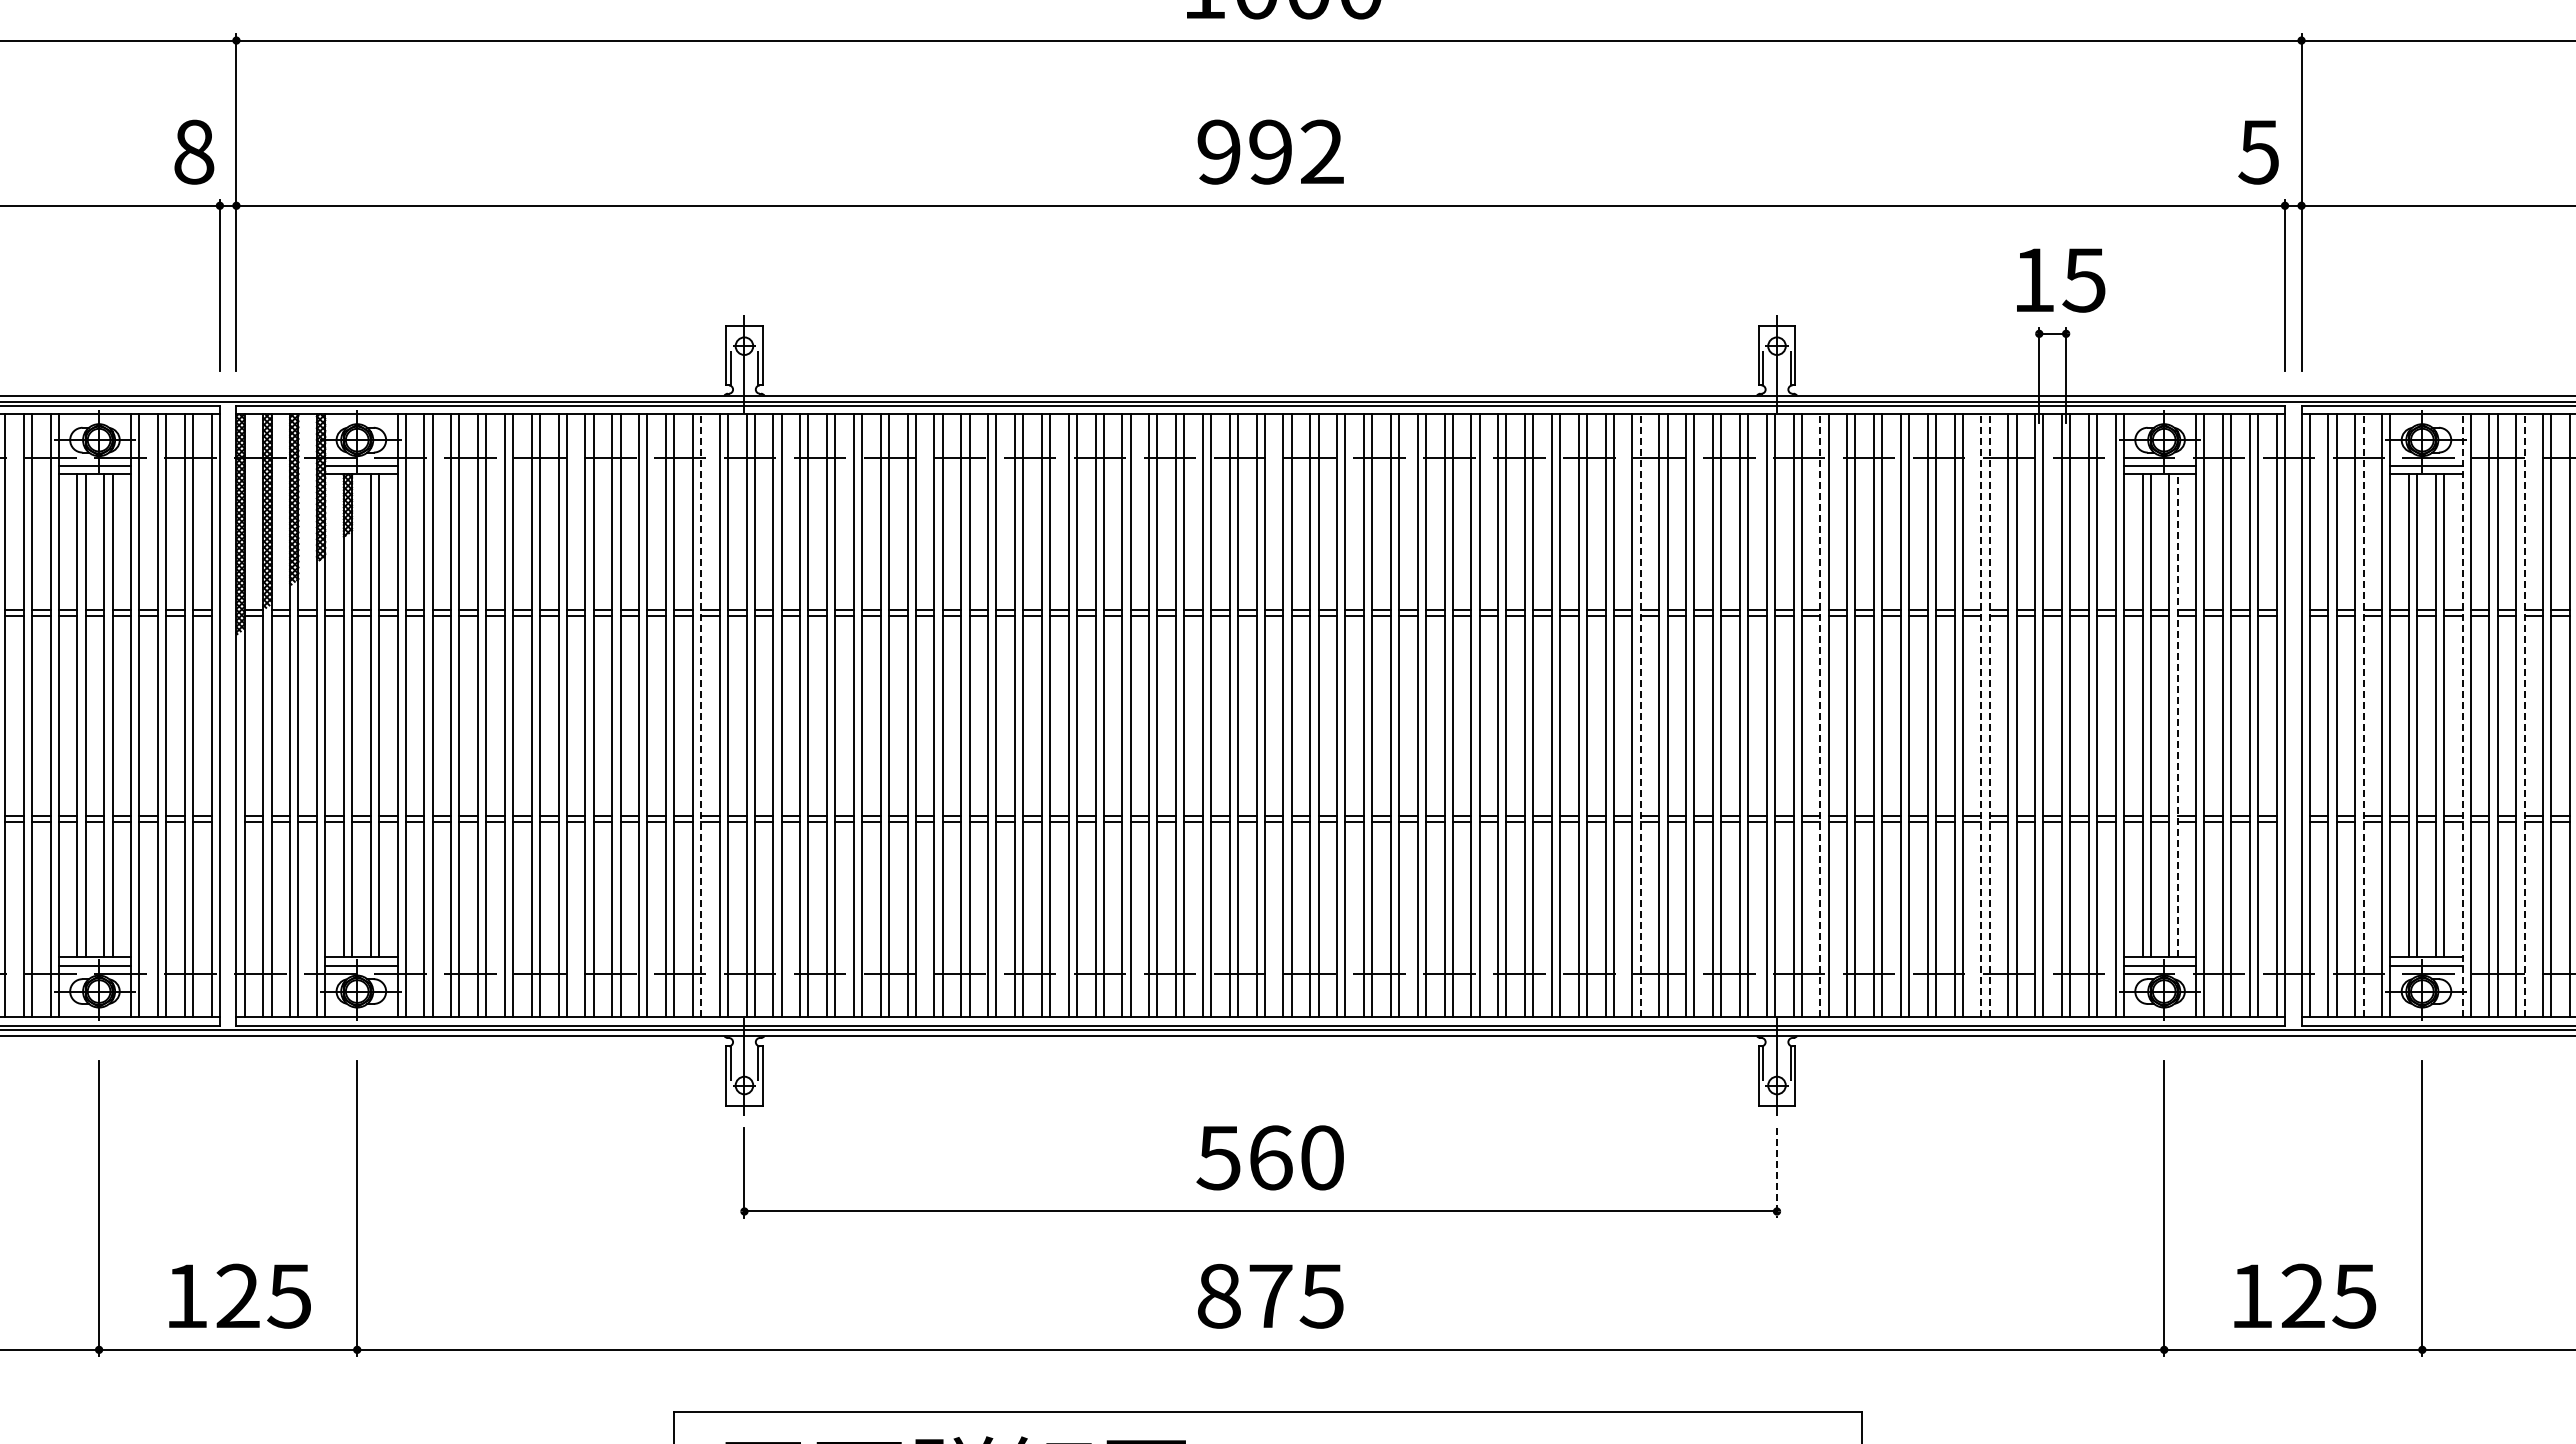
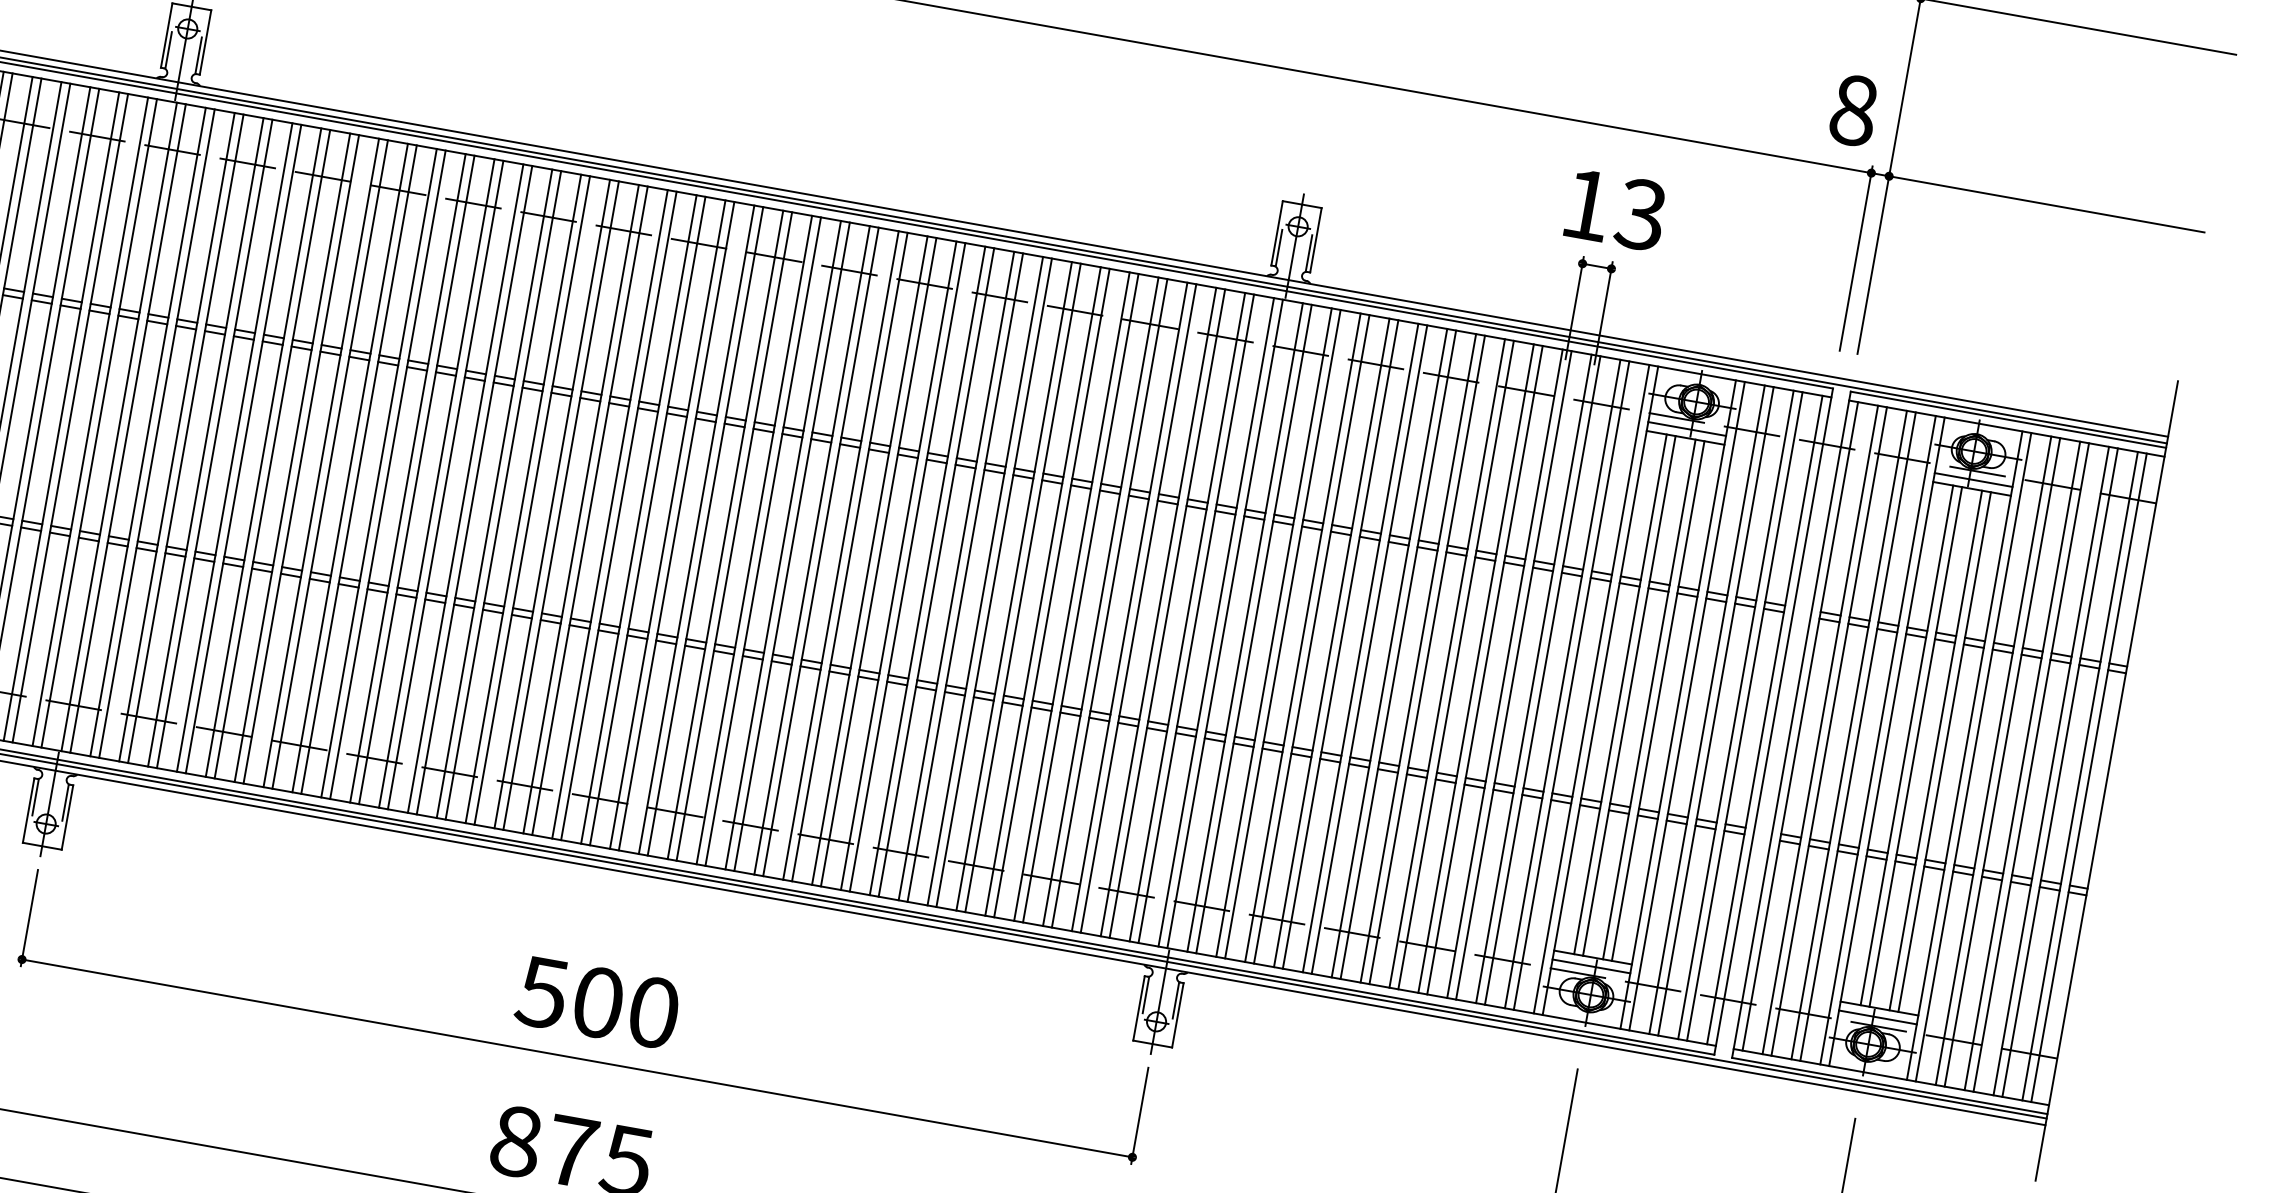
text: (2258, 151) -> (1853, 109), 5 -> 8
text: (2083, 279) -> (1640, 213), 15 -> 13
line: (701, 715) -> (70, 417), dashed -> solid
line: (1640, 715) -> (1080, 597), dashed -> solid
line: (1820, 715) -> (1274, 632), dashed -> solid
line: (1981, 715) -> (1447, 663), dashed -> solid
line: (1989, 715) -> (1455, 664), dashed -> solid
line: (2177, 715) -> (1658, 700), dashed -> solid
line: (2363, 715) -> (1858, 736), dashed -> solid
line: (2462, 715) -> (1964, 755), dashed -> solid
line: (2524, 715) -> (2031, 767), dashed -> solid
text: (1271, 1157) -> (599, 1002), 560 -> 500
line: (1777, 1172) -> (1140, 1115), dashed -> solid

